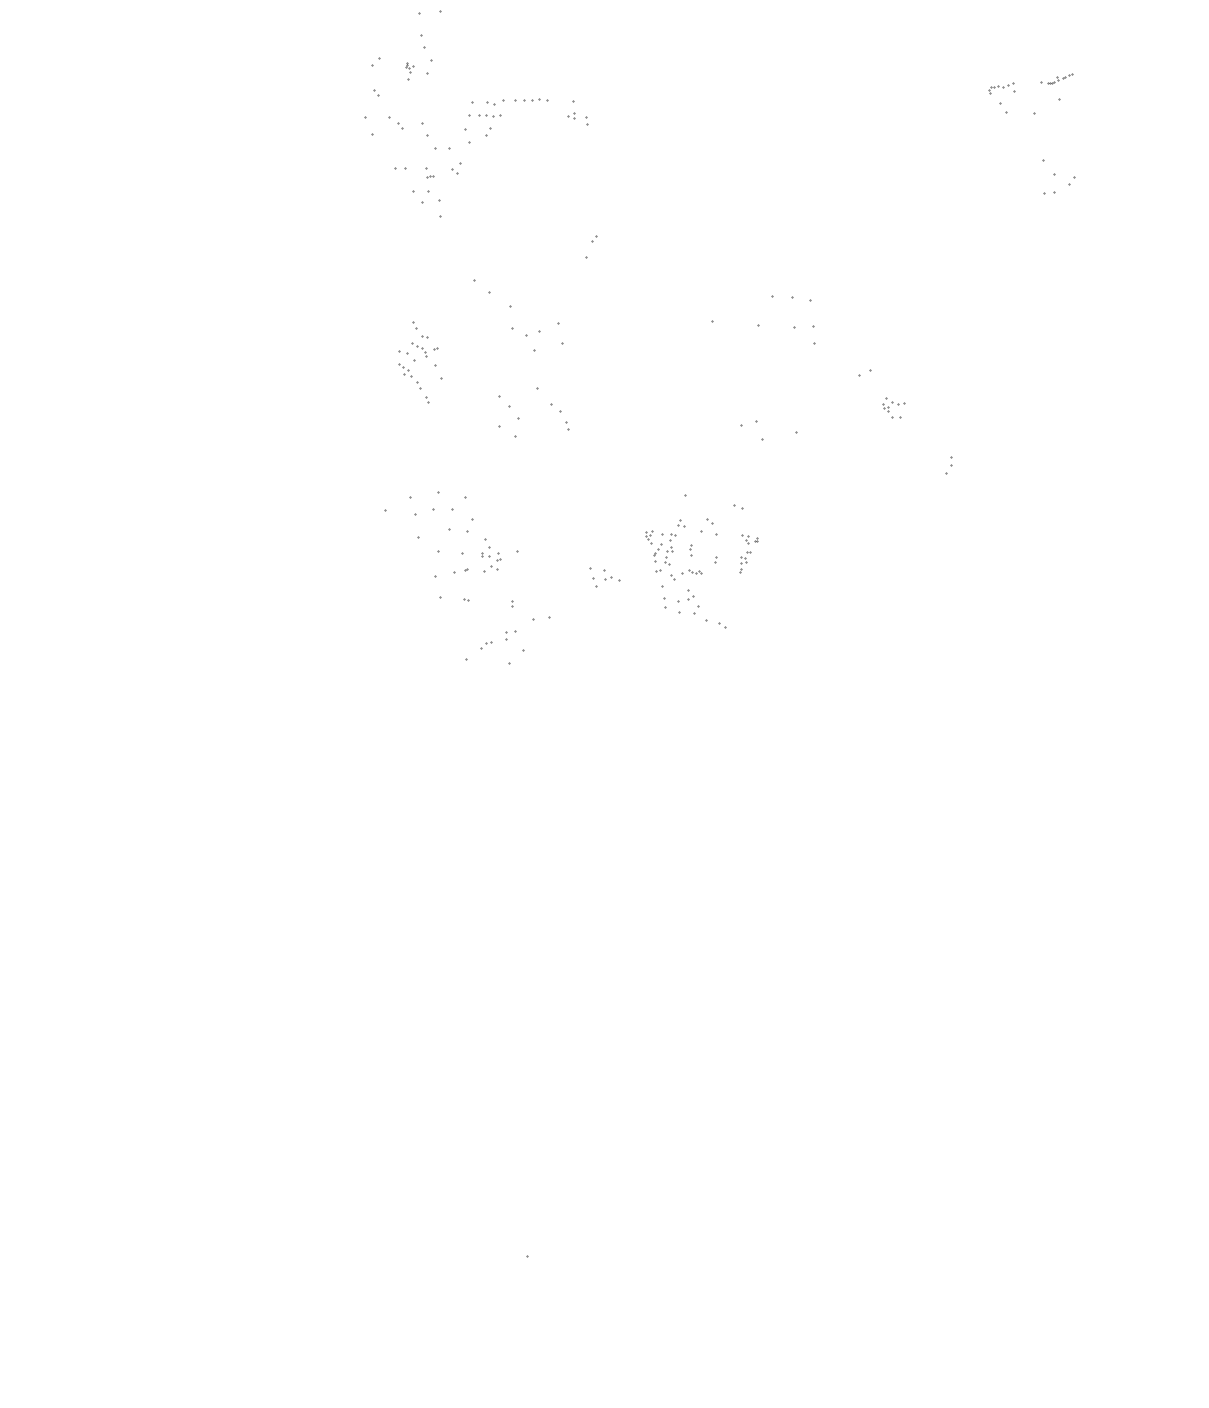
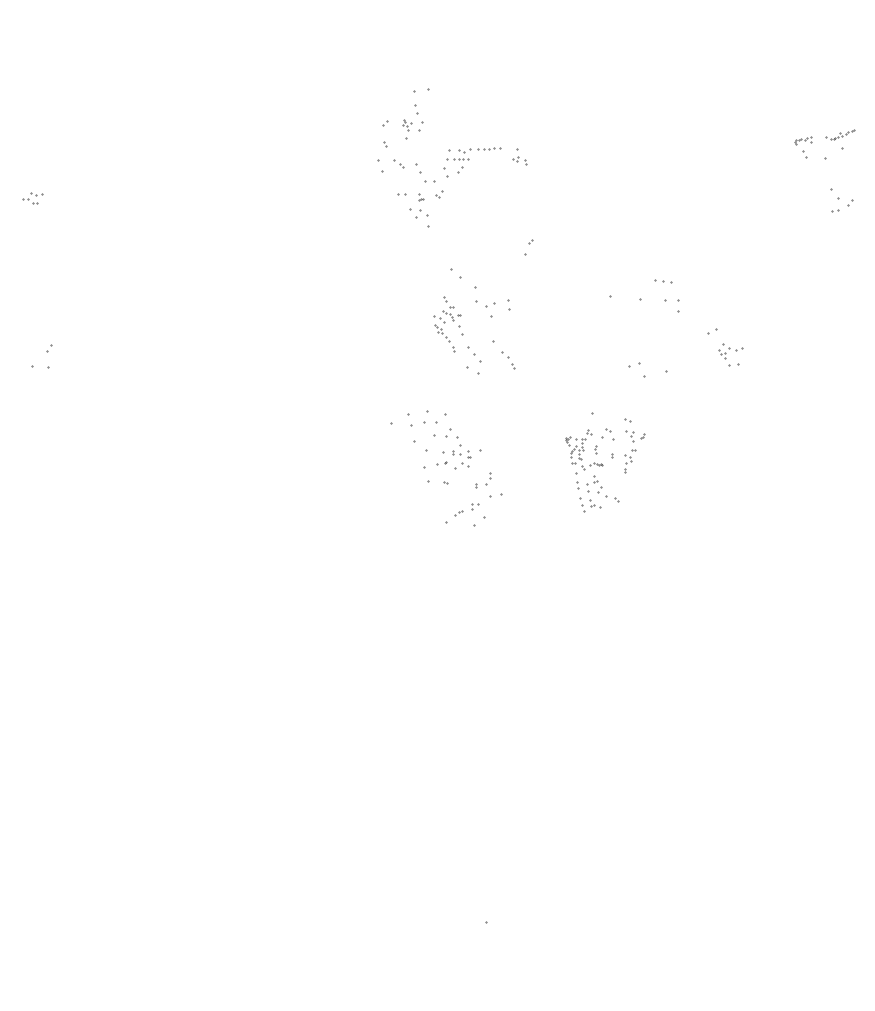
part: (409, 71) -> (407, 129), size x1.67
part: (1057, 78) -> (840, 134), size x1.43
part: (792, 298) -> (663, 281), size x0.62
part: (560, 333) -> (508, 304), size x0.62
part: (419, 363) -> (448, 324), moved
part: (892, 407) -> (730, 354), size x1.67
part: (949, 464) -> (488, 478), moved
part: (748, 552) -> (634, 451), size x1.67
part: (490, 554) -> (461, 452), size x1.43
part: (605, 576) -> (590, 504), moved

